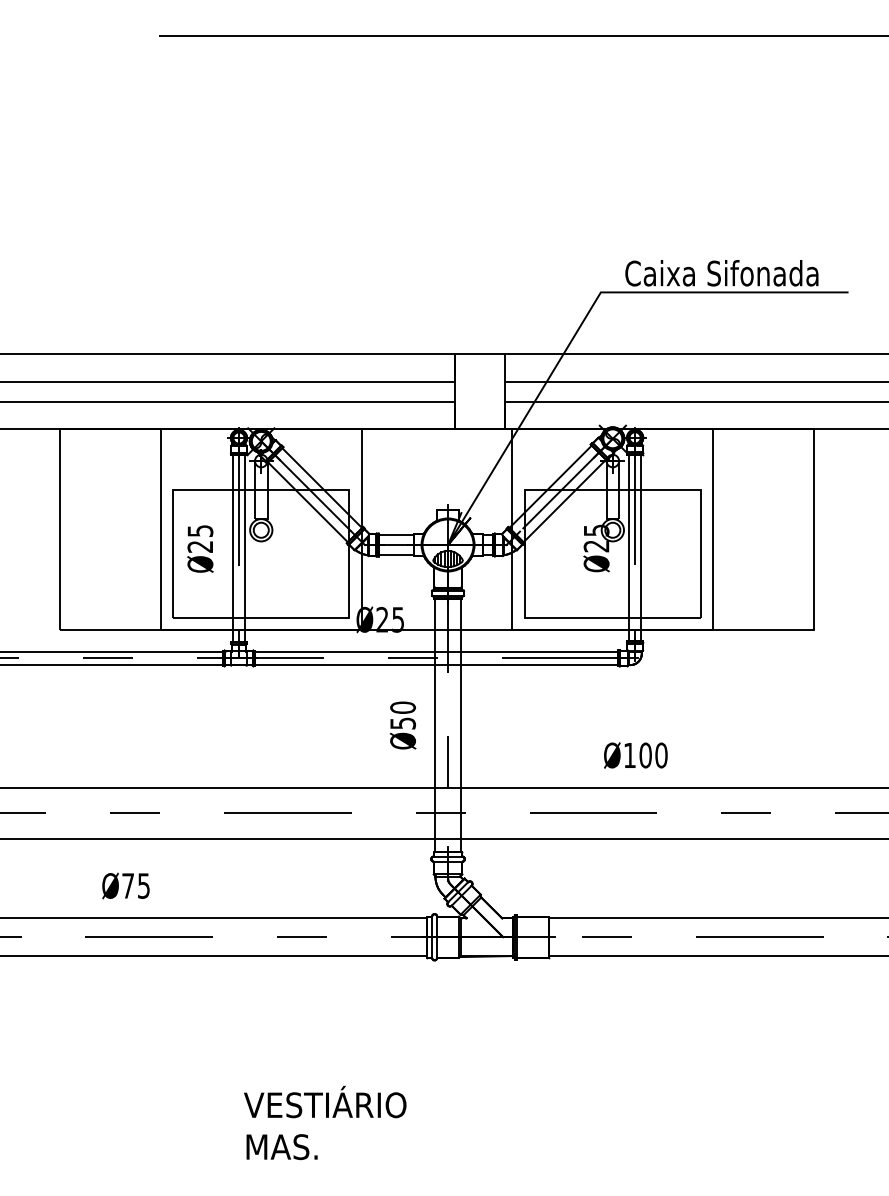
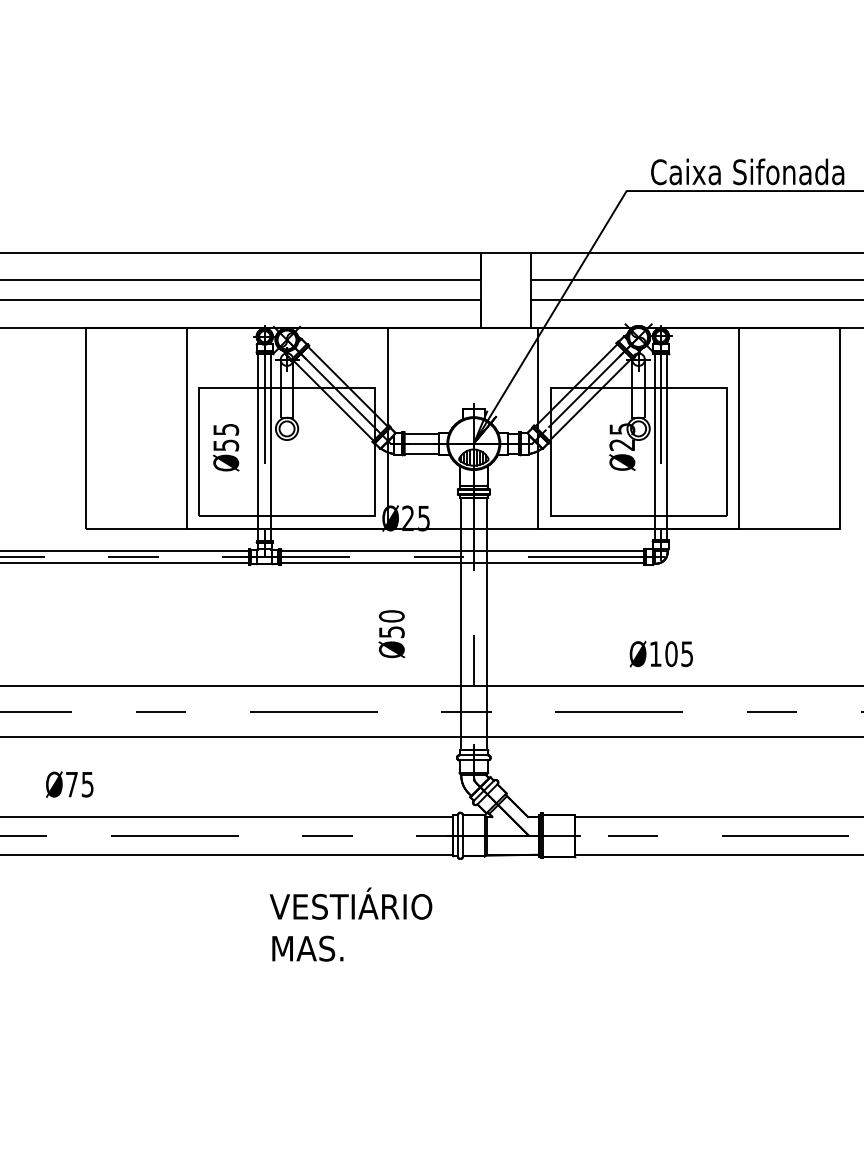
text: (200, 546) -> (226, 445), Ø25 -> Ø55
text: (402, 725) -> (391, 634), moved
text: (661, 755) -> (687, 654), Ø100 -> Ø105
text: (125, 885) -> (69, 784), moved
text: (325, 1122) -> (351, 924), moved

